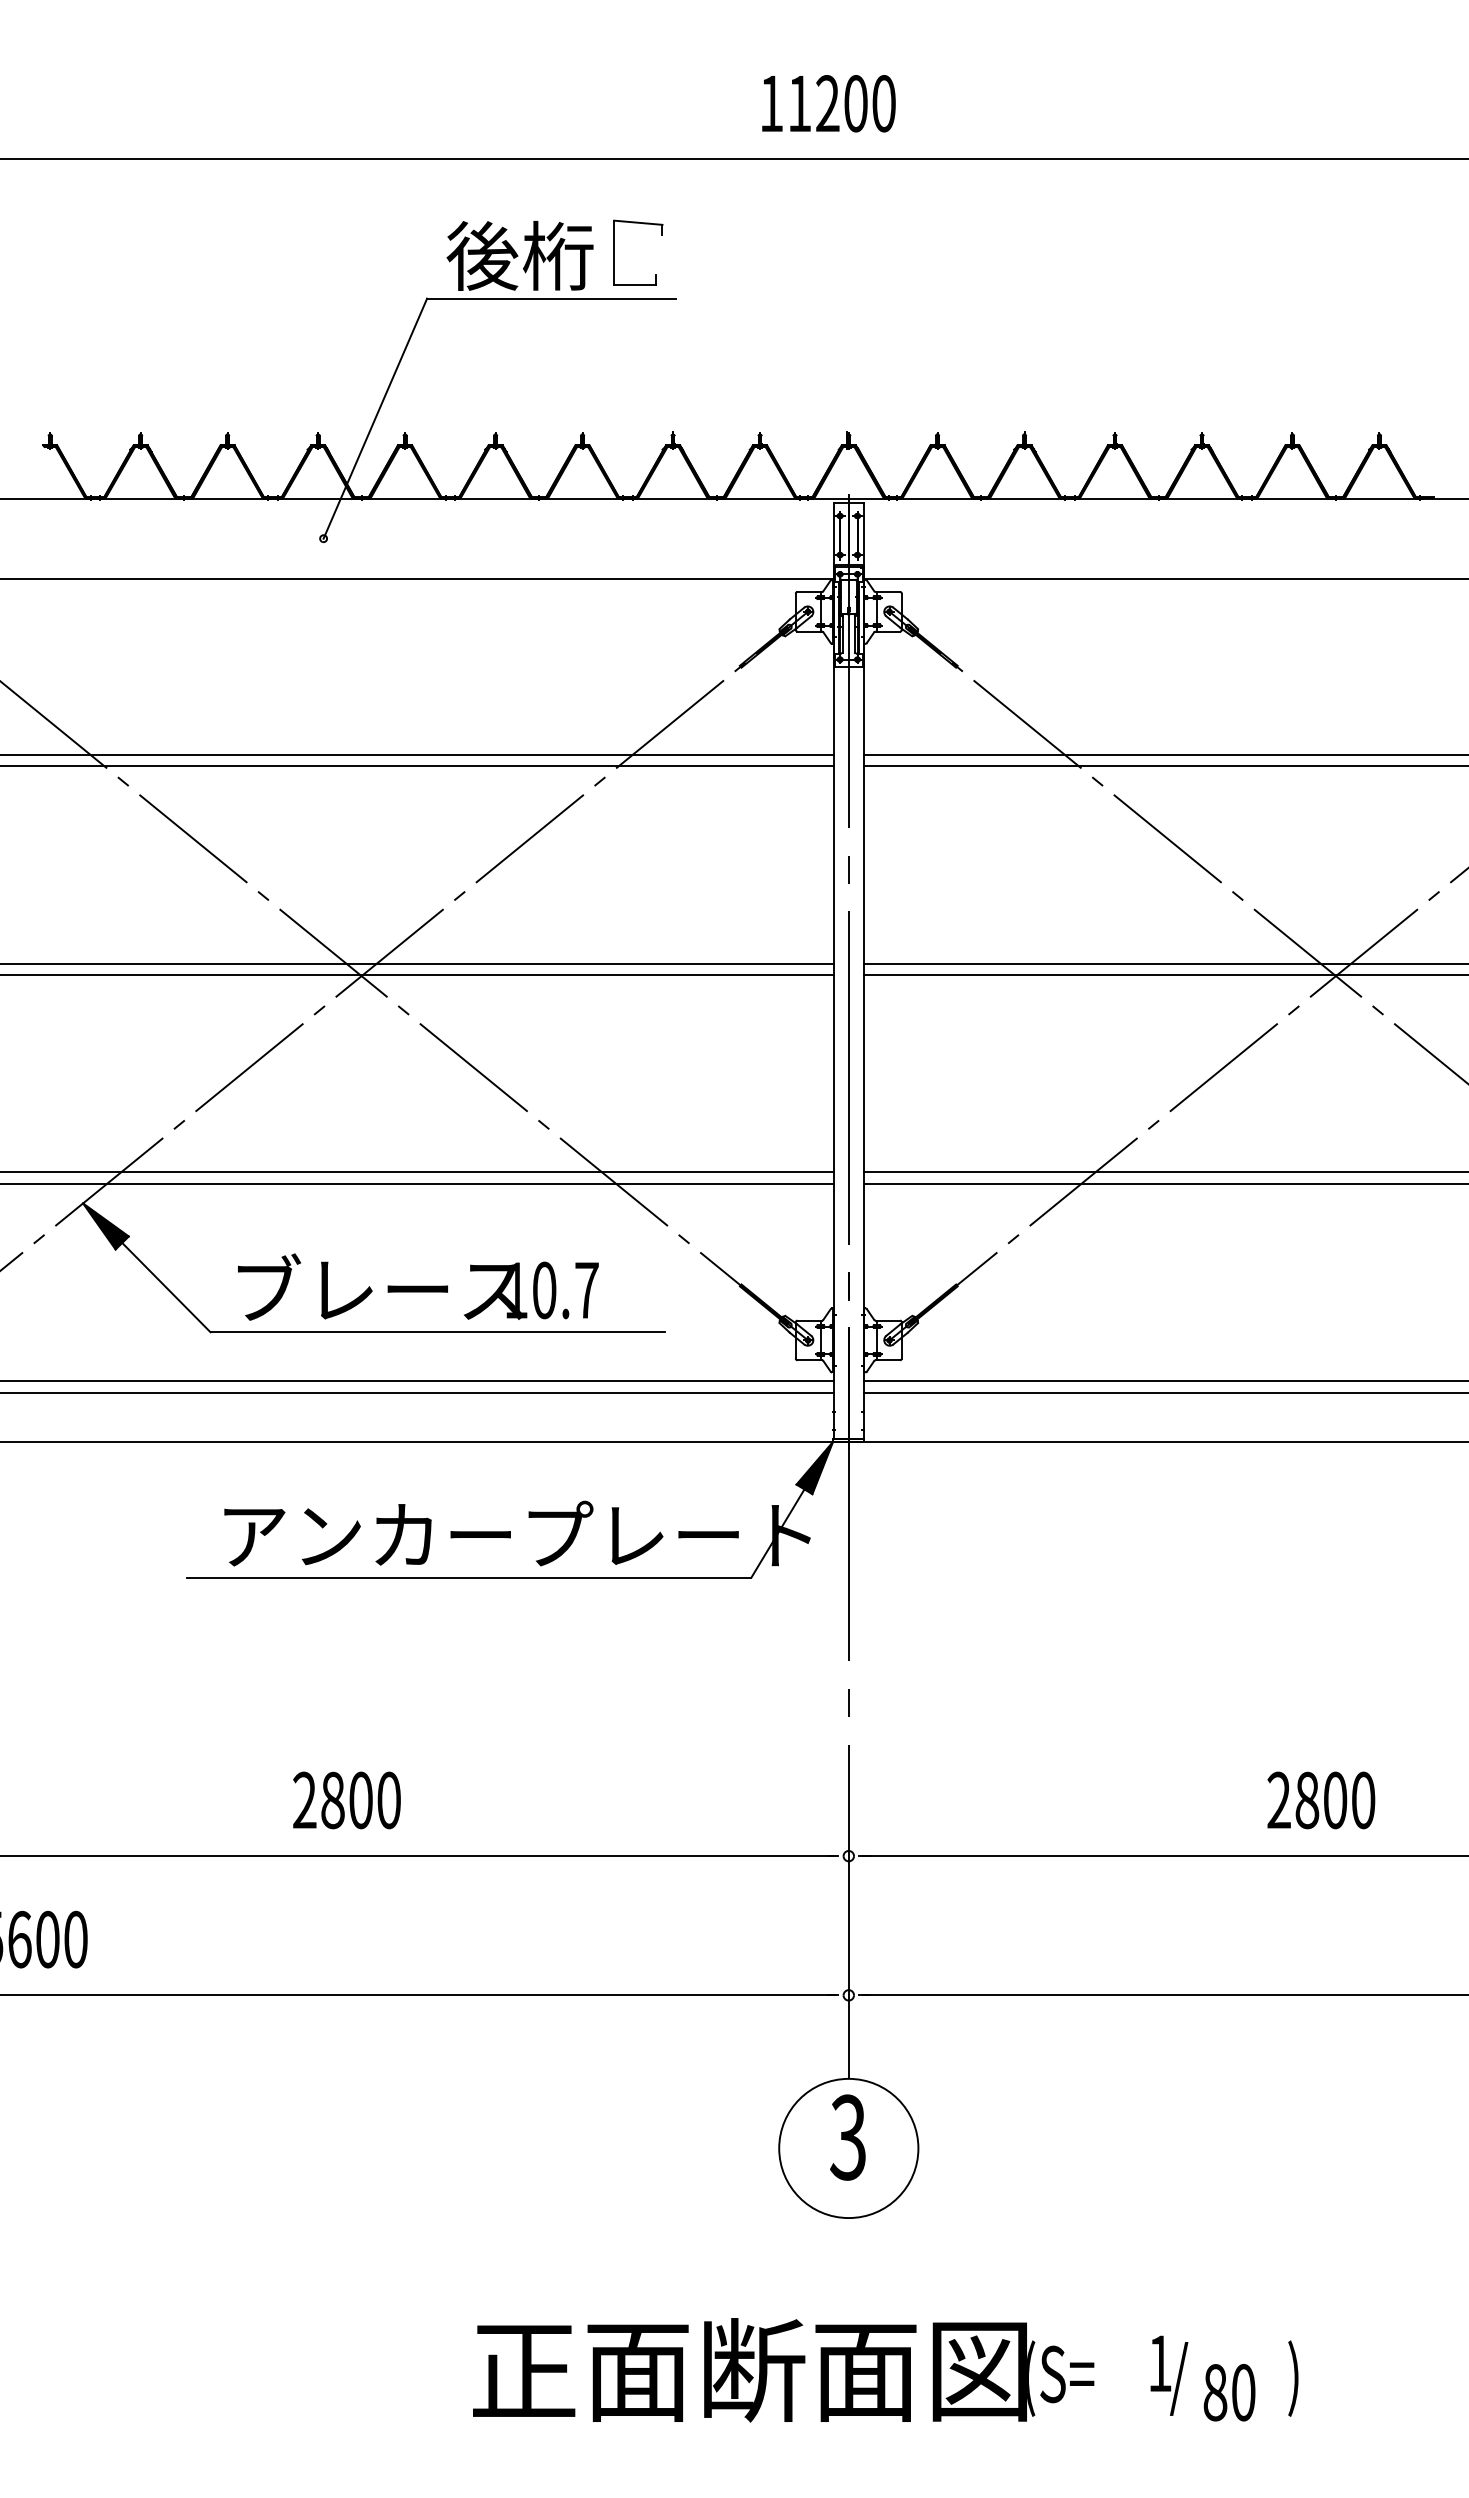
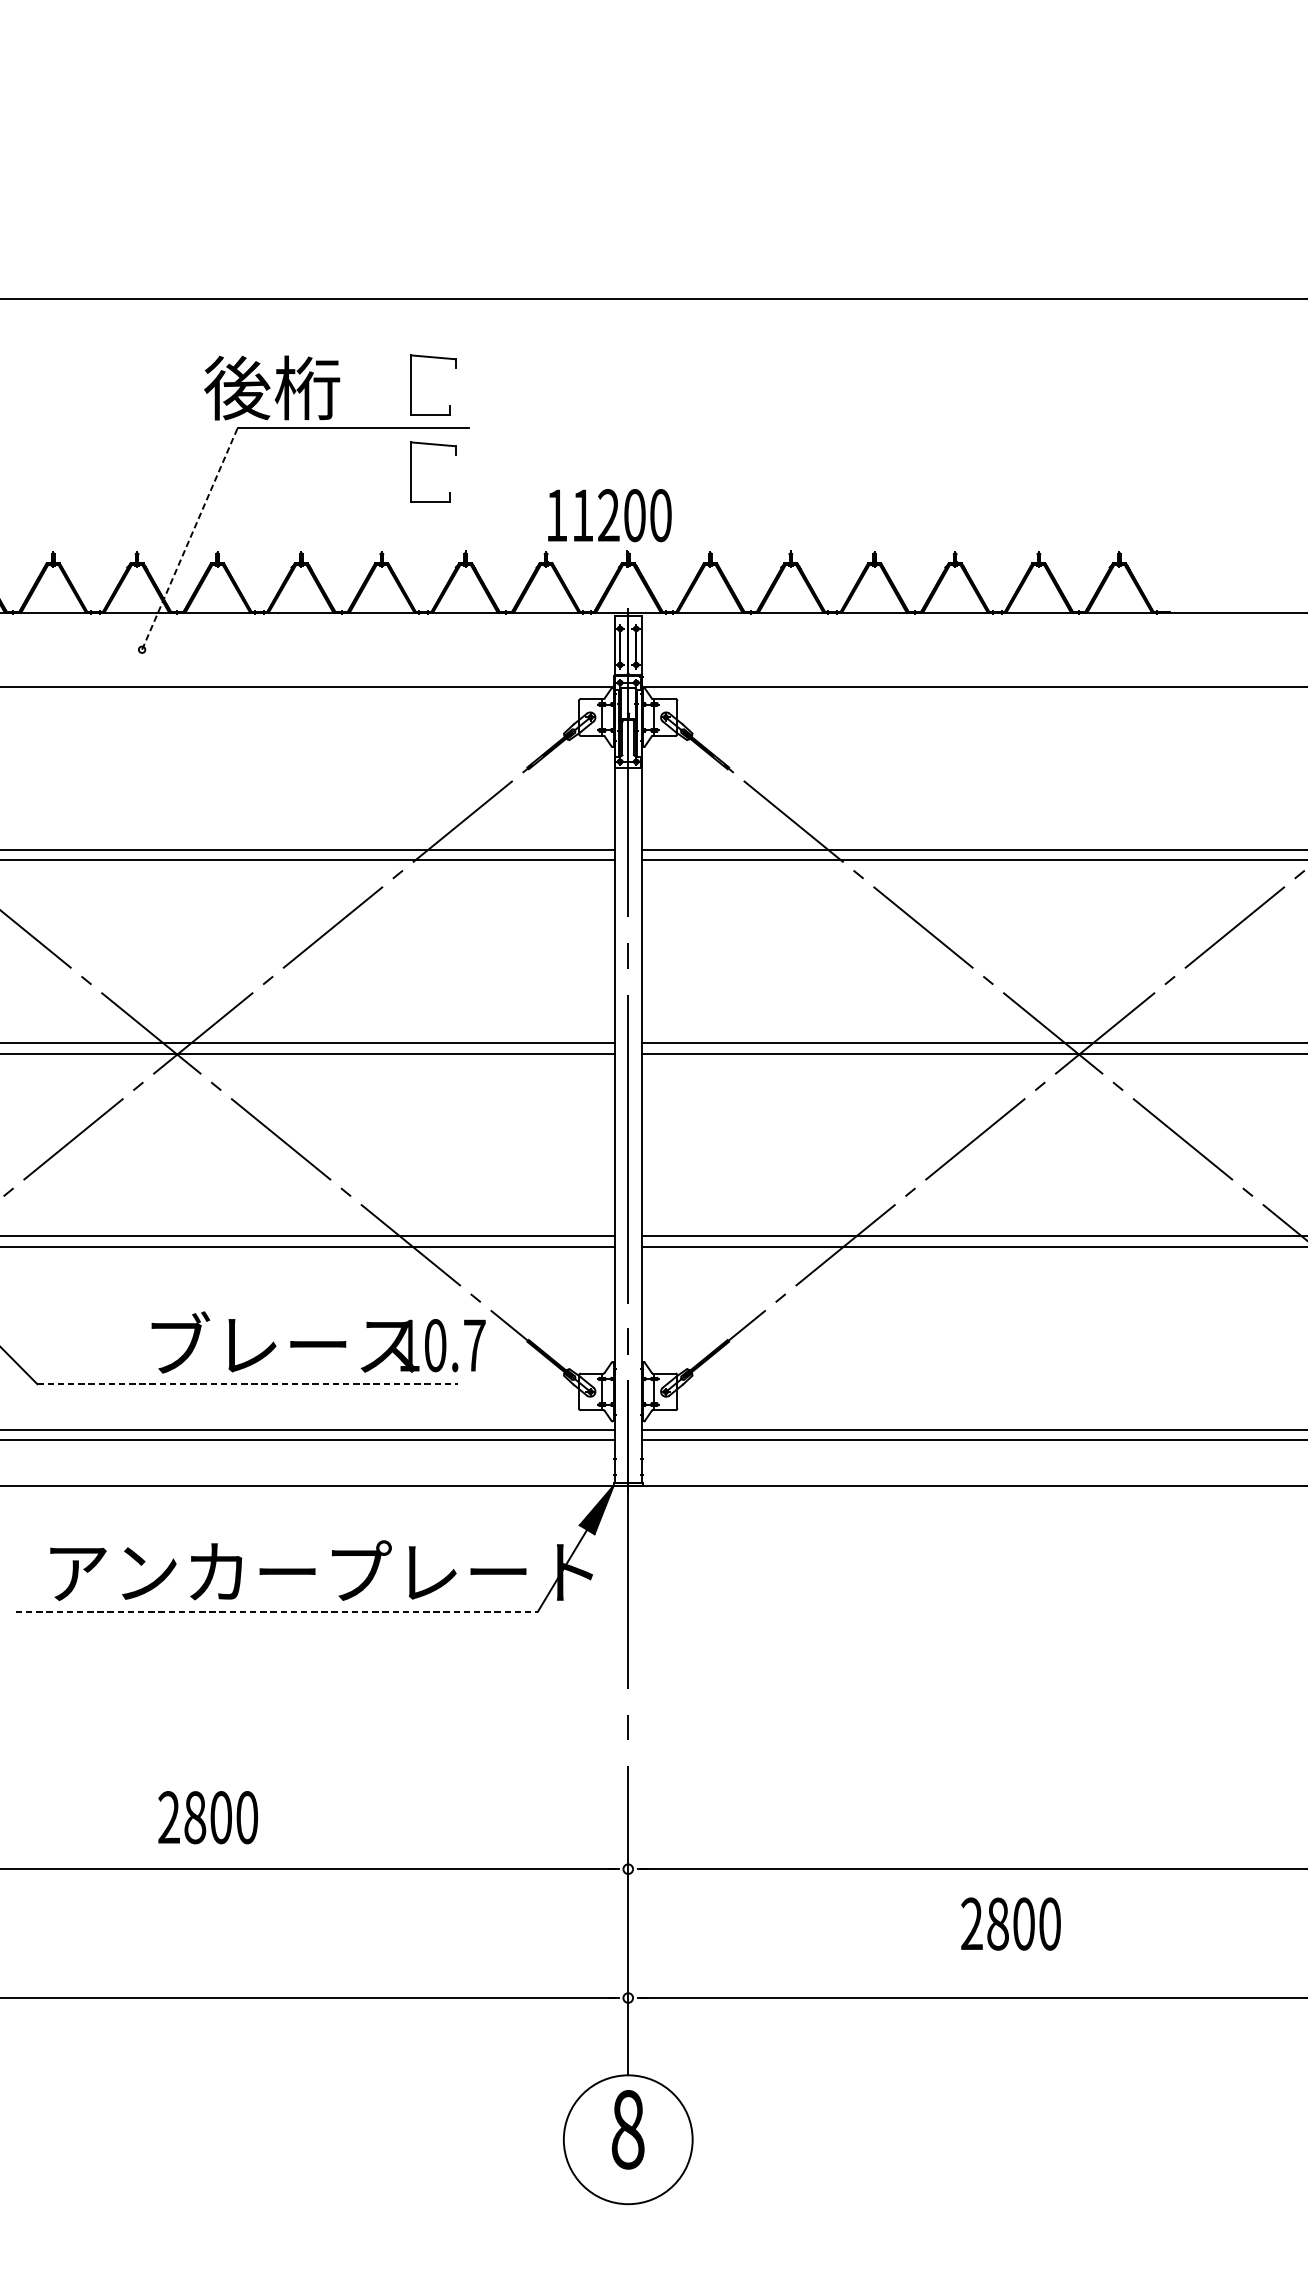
text: (828, 103) -> (609, 515), moved
text: (519, 255) -> (271, 387), moved
part: (614, 346) -> (411, 471), added
line: (375, 418) -> (190, 538), solid -> dashed
text: (418, 1286) -> (318, 1341), moved
line: (438, 1332) -> (248, 1384), solid -> dashed
line: (469, 1577) -> (277, 1611), solid -> dashed
text: (346, 1800) -> (207, 1817), moved
text: (1321, 1800) -> (1011, 1924), moved
text: (848, 2137) -> (627, 2129), 3 -> 8

